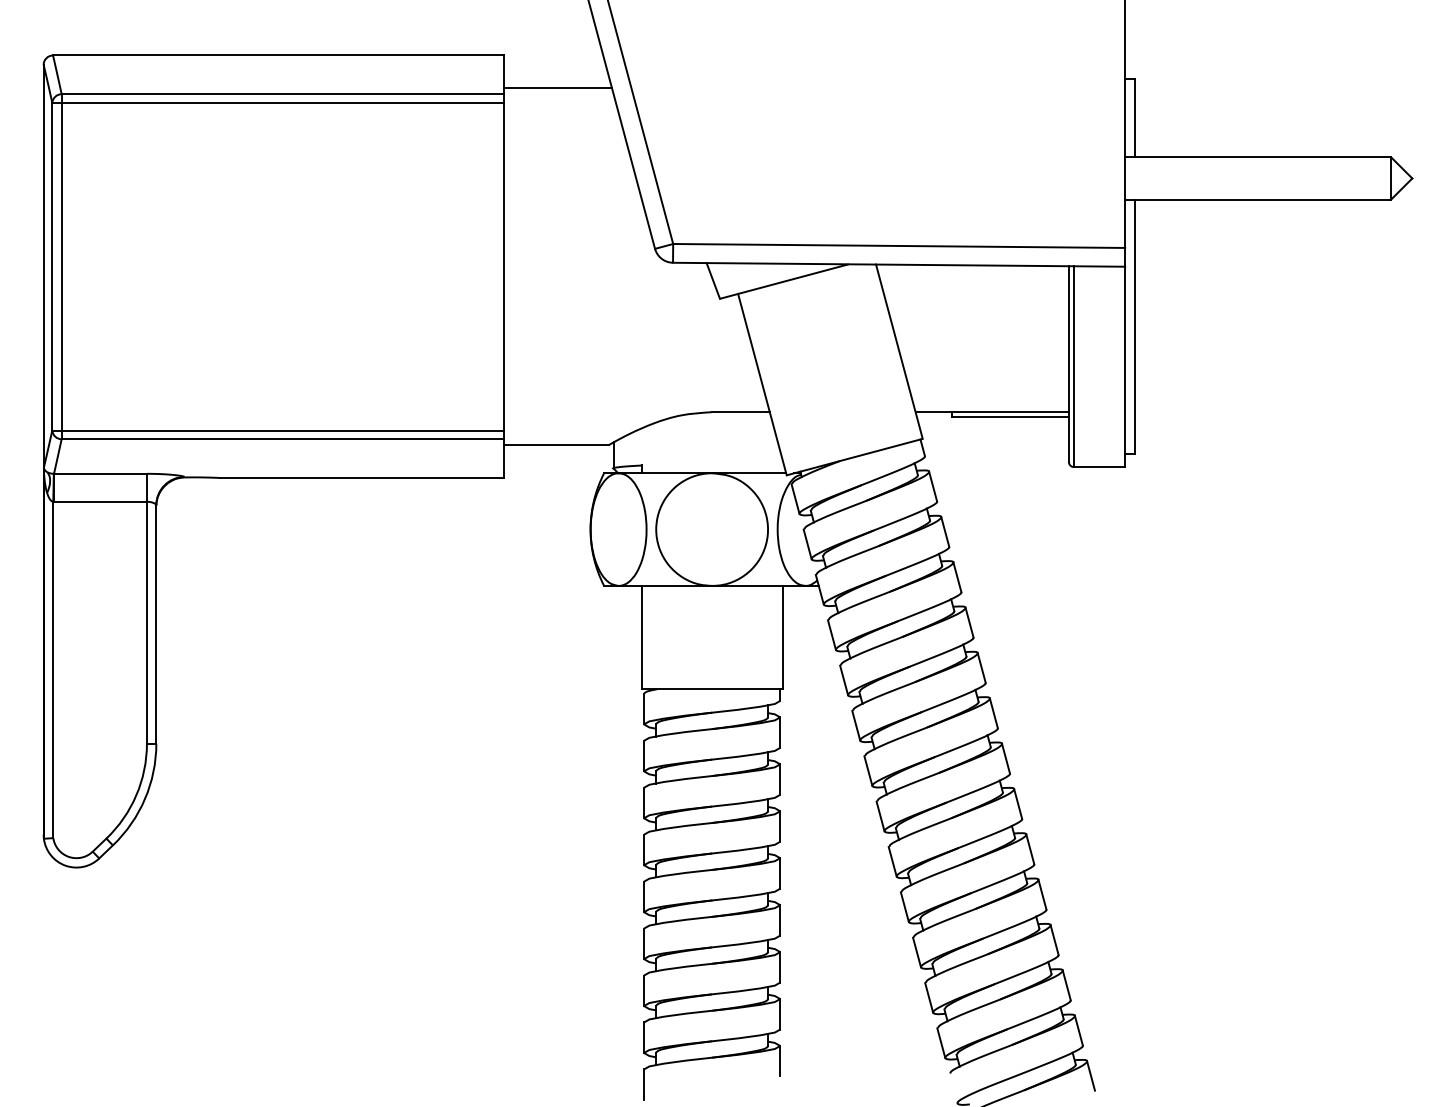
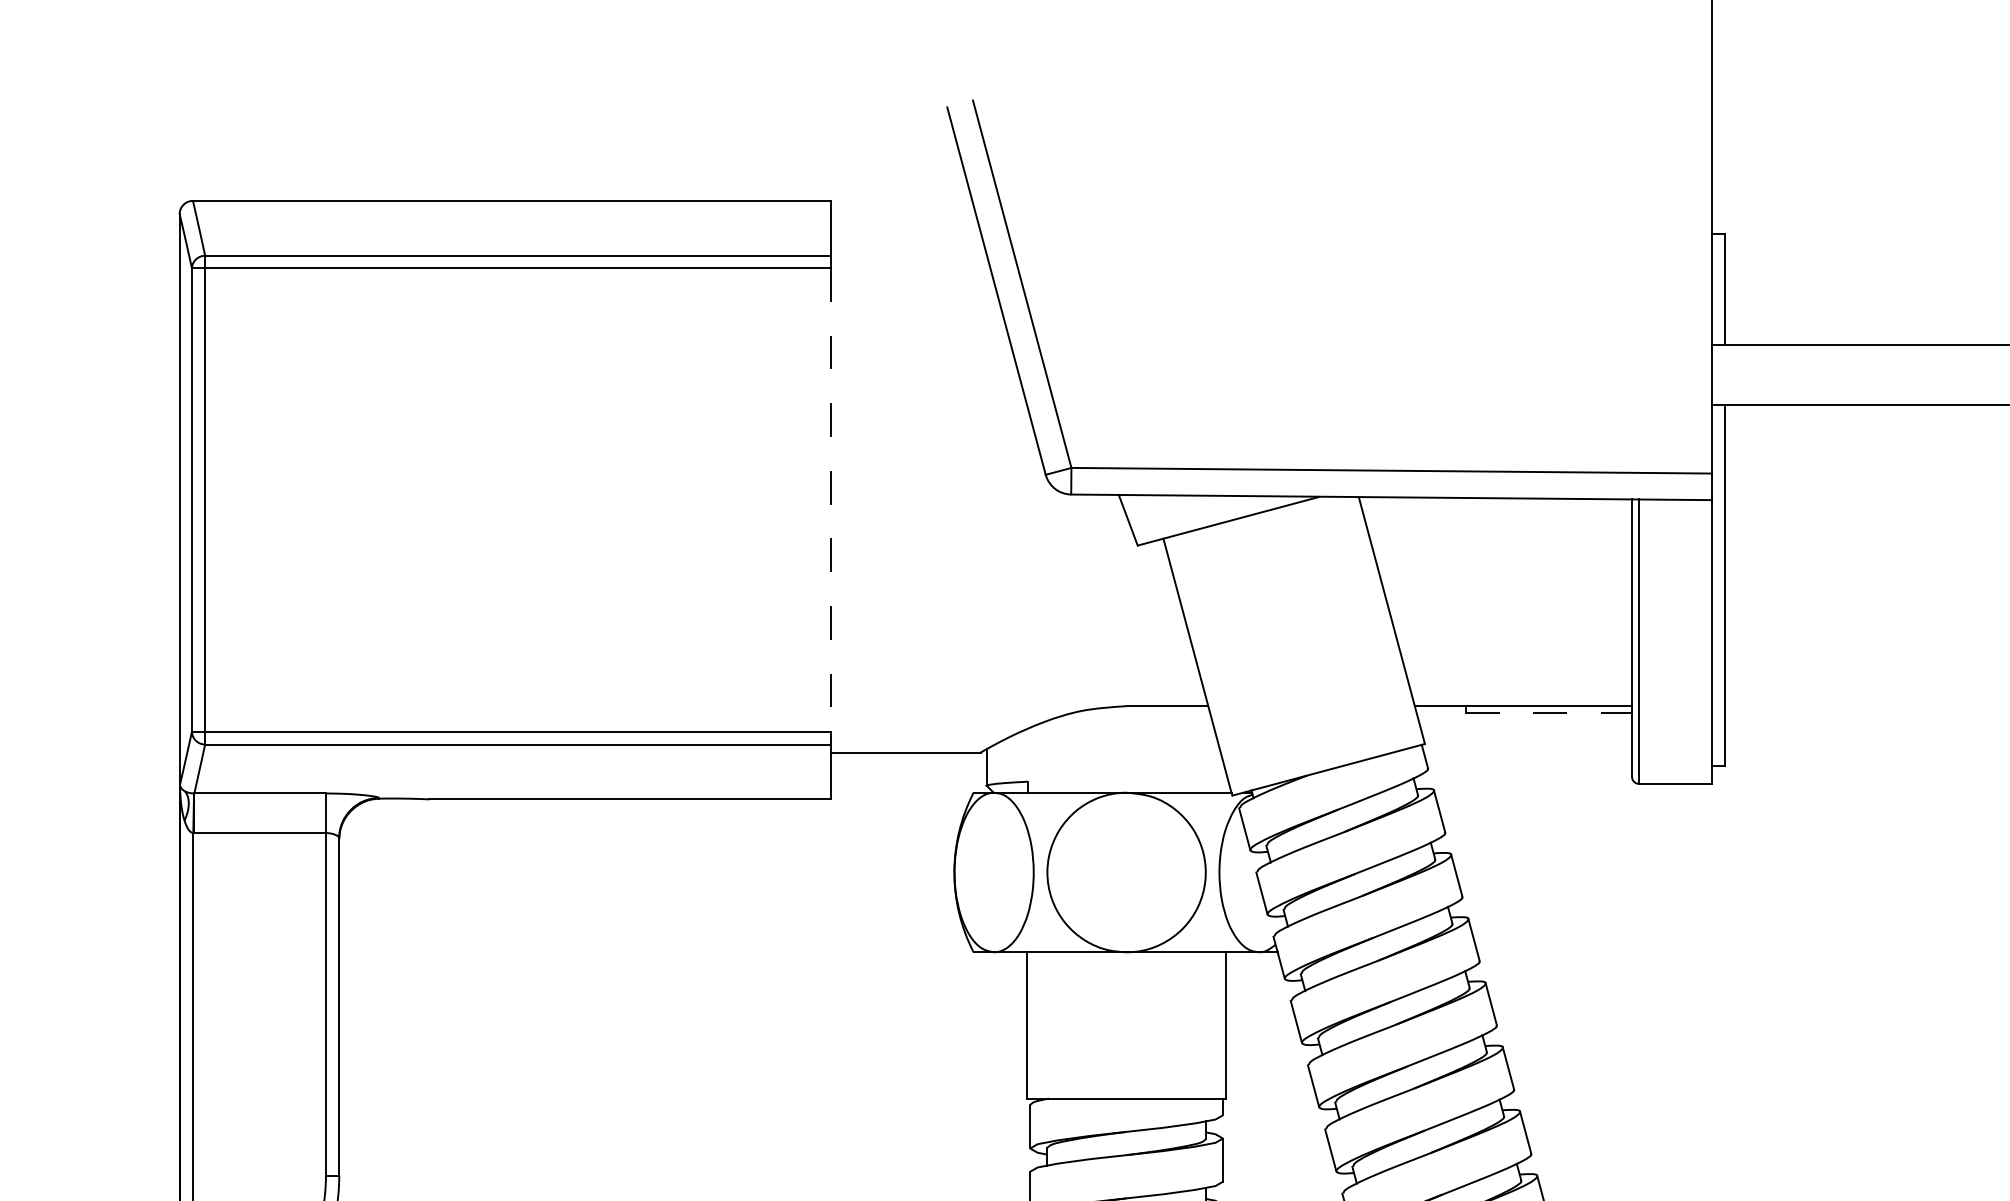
line: (557, 88) -> (907, 247), removed
line: (503, 266) -> (831, 499), solid -> dashed
line: (1010, 416) -> (1549, 712), solid -> dashed

